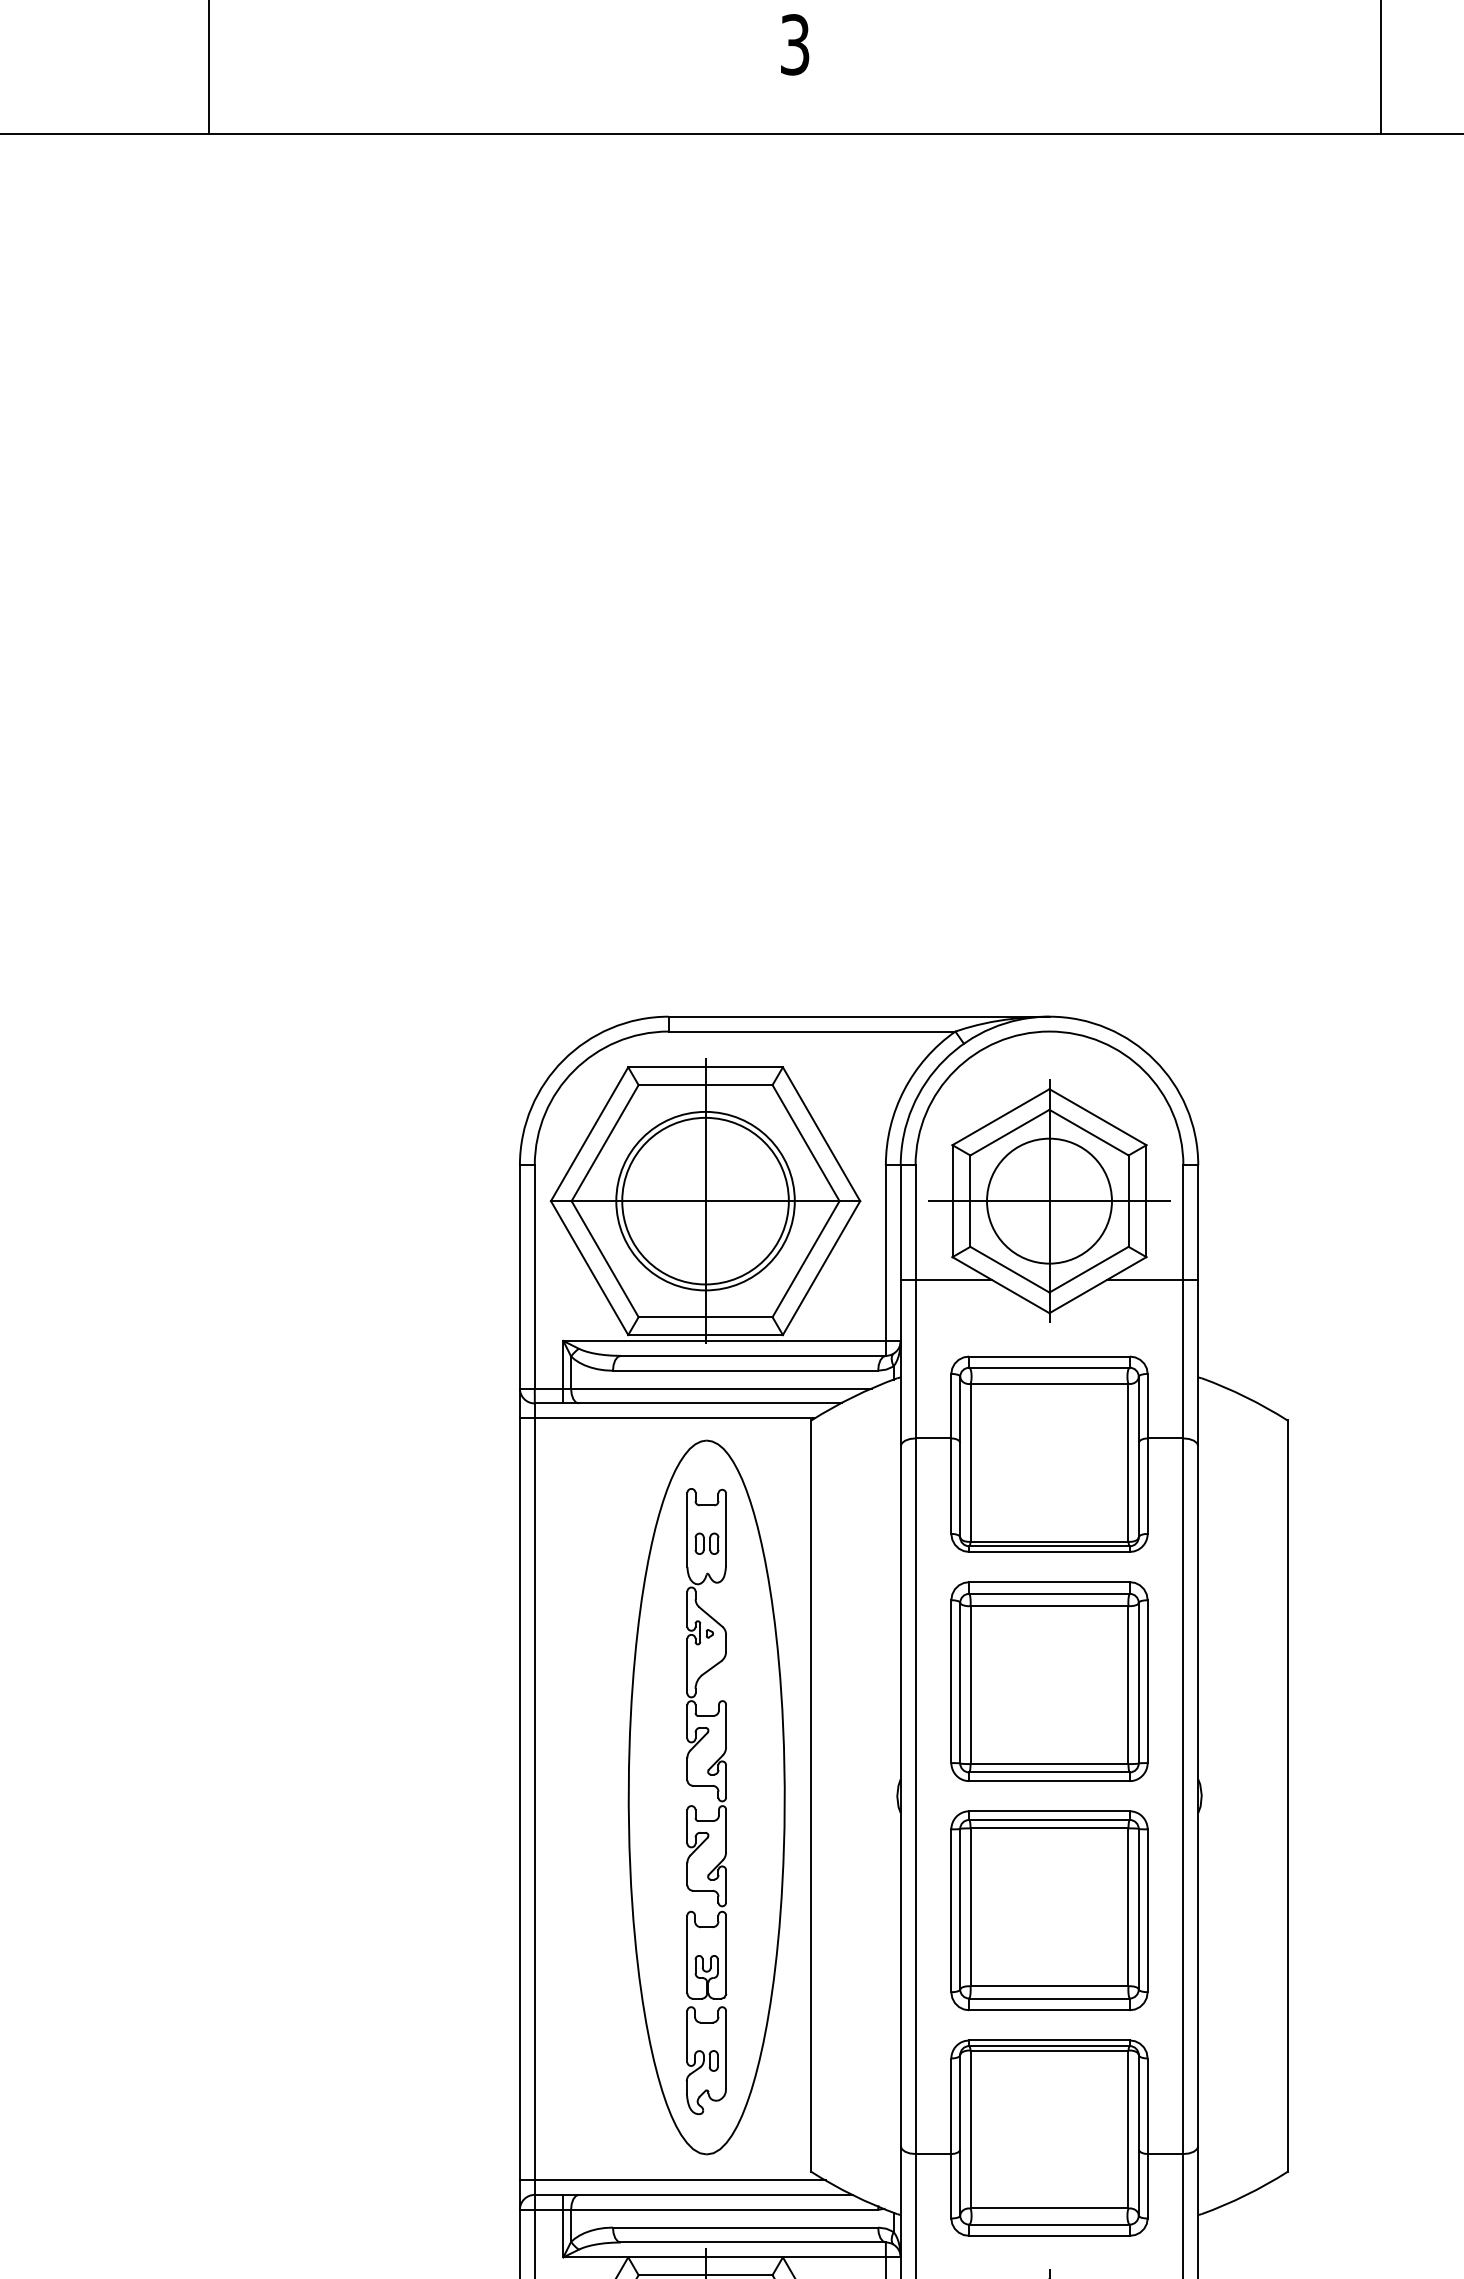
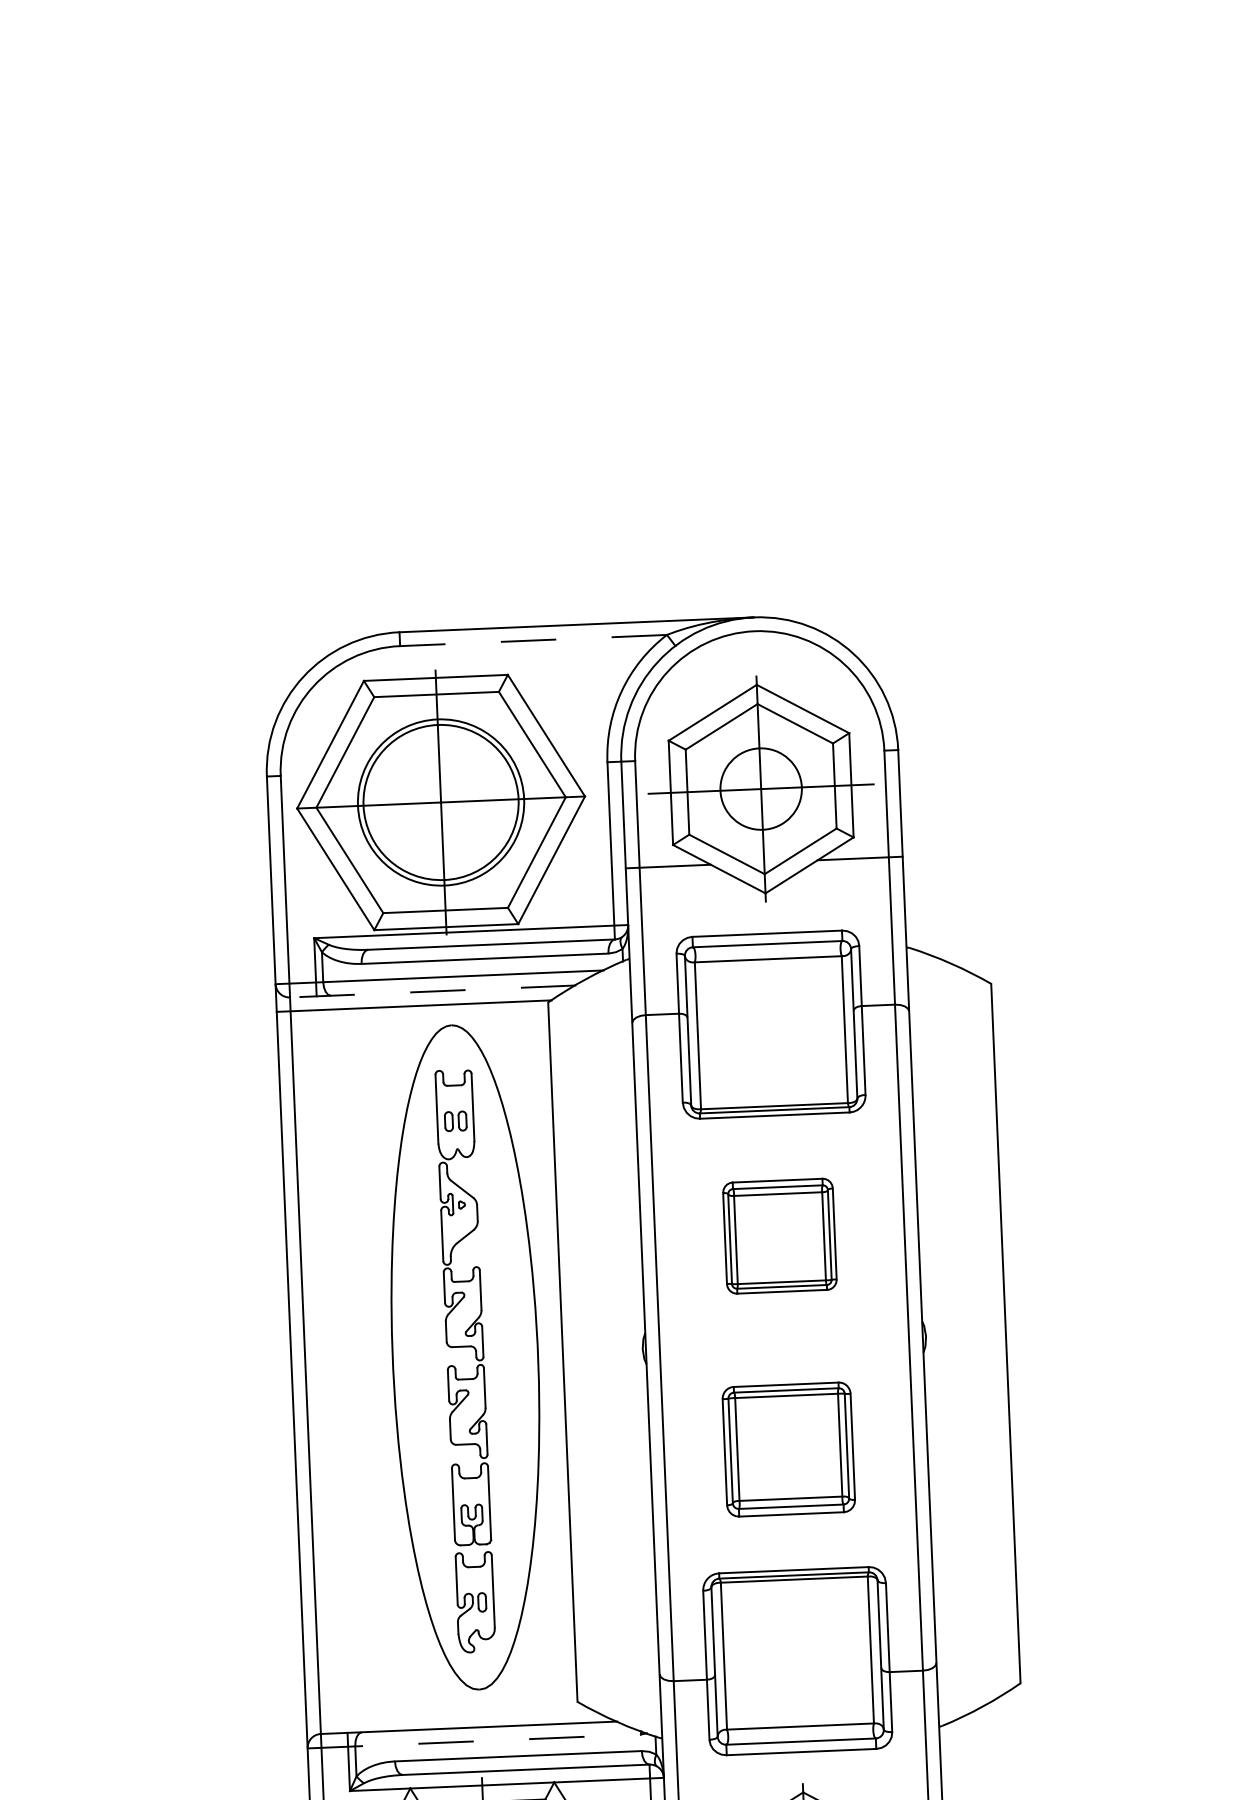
line: (811, 1031) -> (533, 640), solid -> dashed
circle: (1049, 1200) -> (761, 788), size x0.7
line: (688, 1403) -> (433, 991), solid -> dashed
part: (1049, 1681) -> (779, 1236), size x0.6
part: (1049, 1910) -> (788, 1449), size x0.7
line: (672, 2179) -> (448, 1714), removed
line: (699, 2209) -> (474, 1741), solid -> dashed

